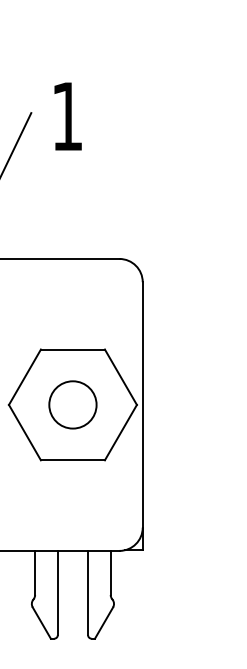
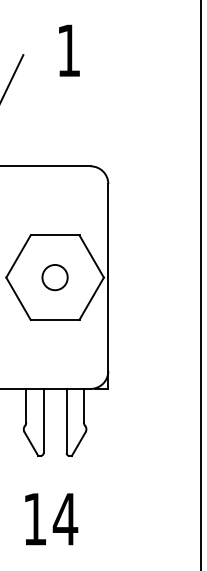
text: (68, 116) -> (69, 50), moved
circle: (72, 404) -> (54, 277), size x0.7

